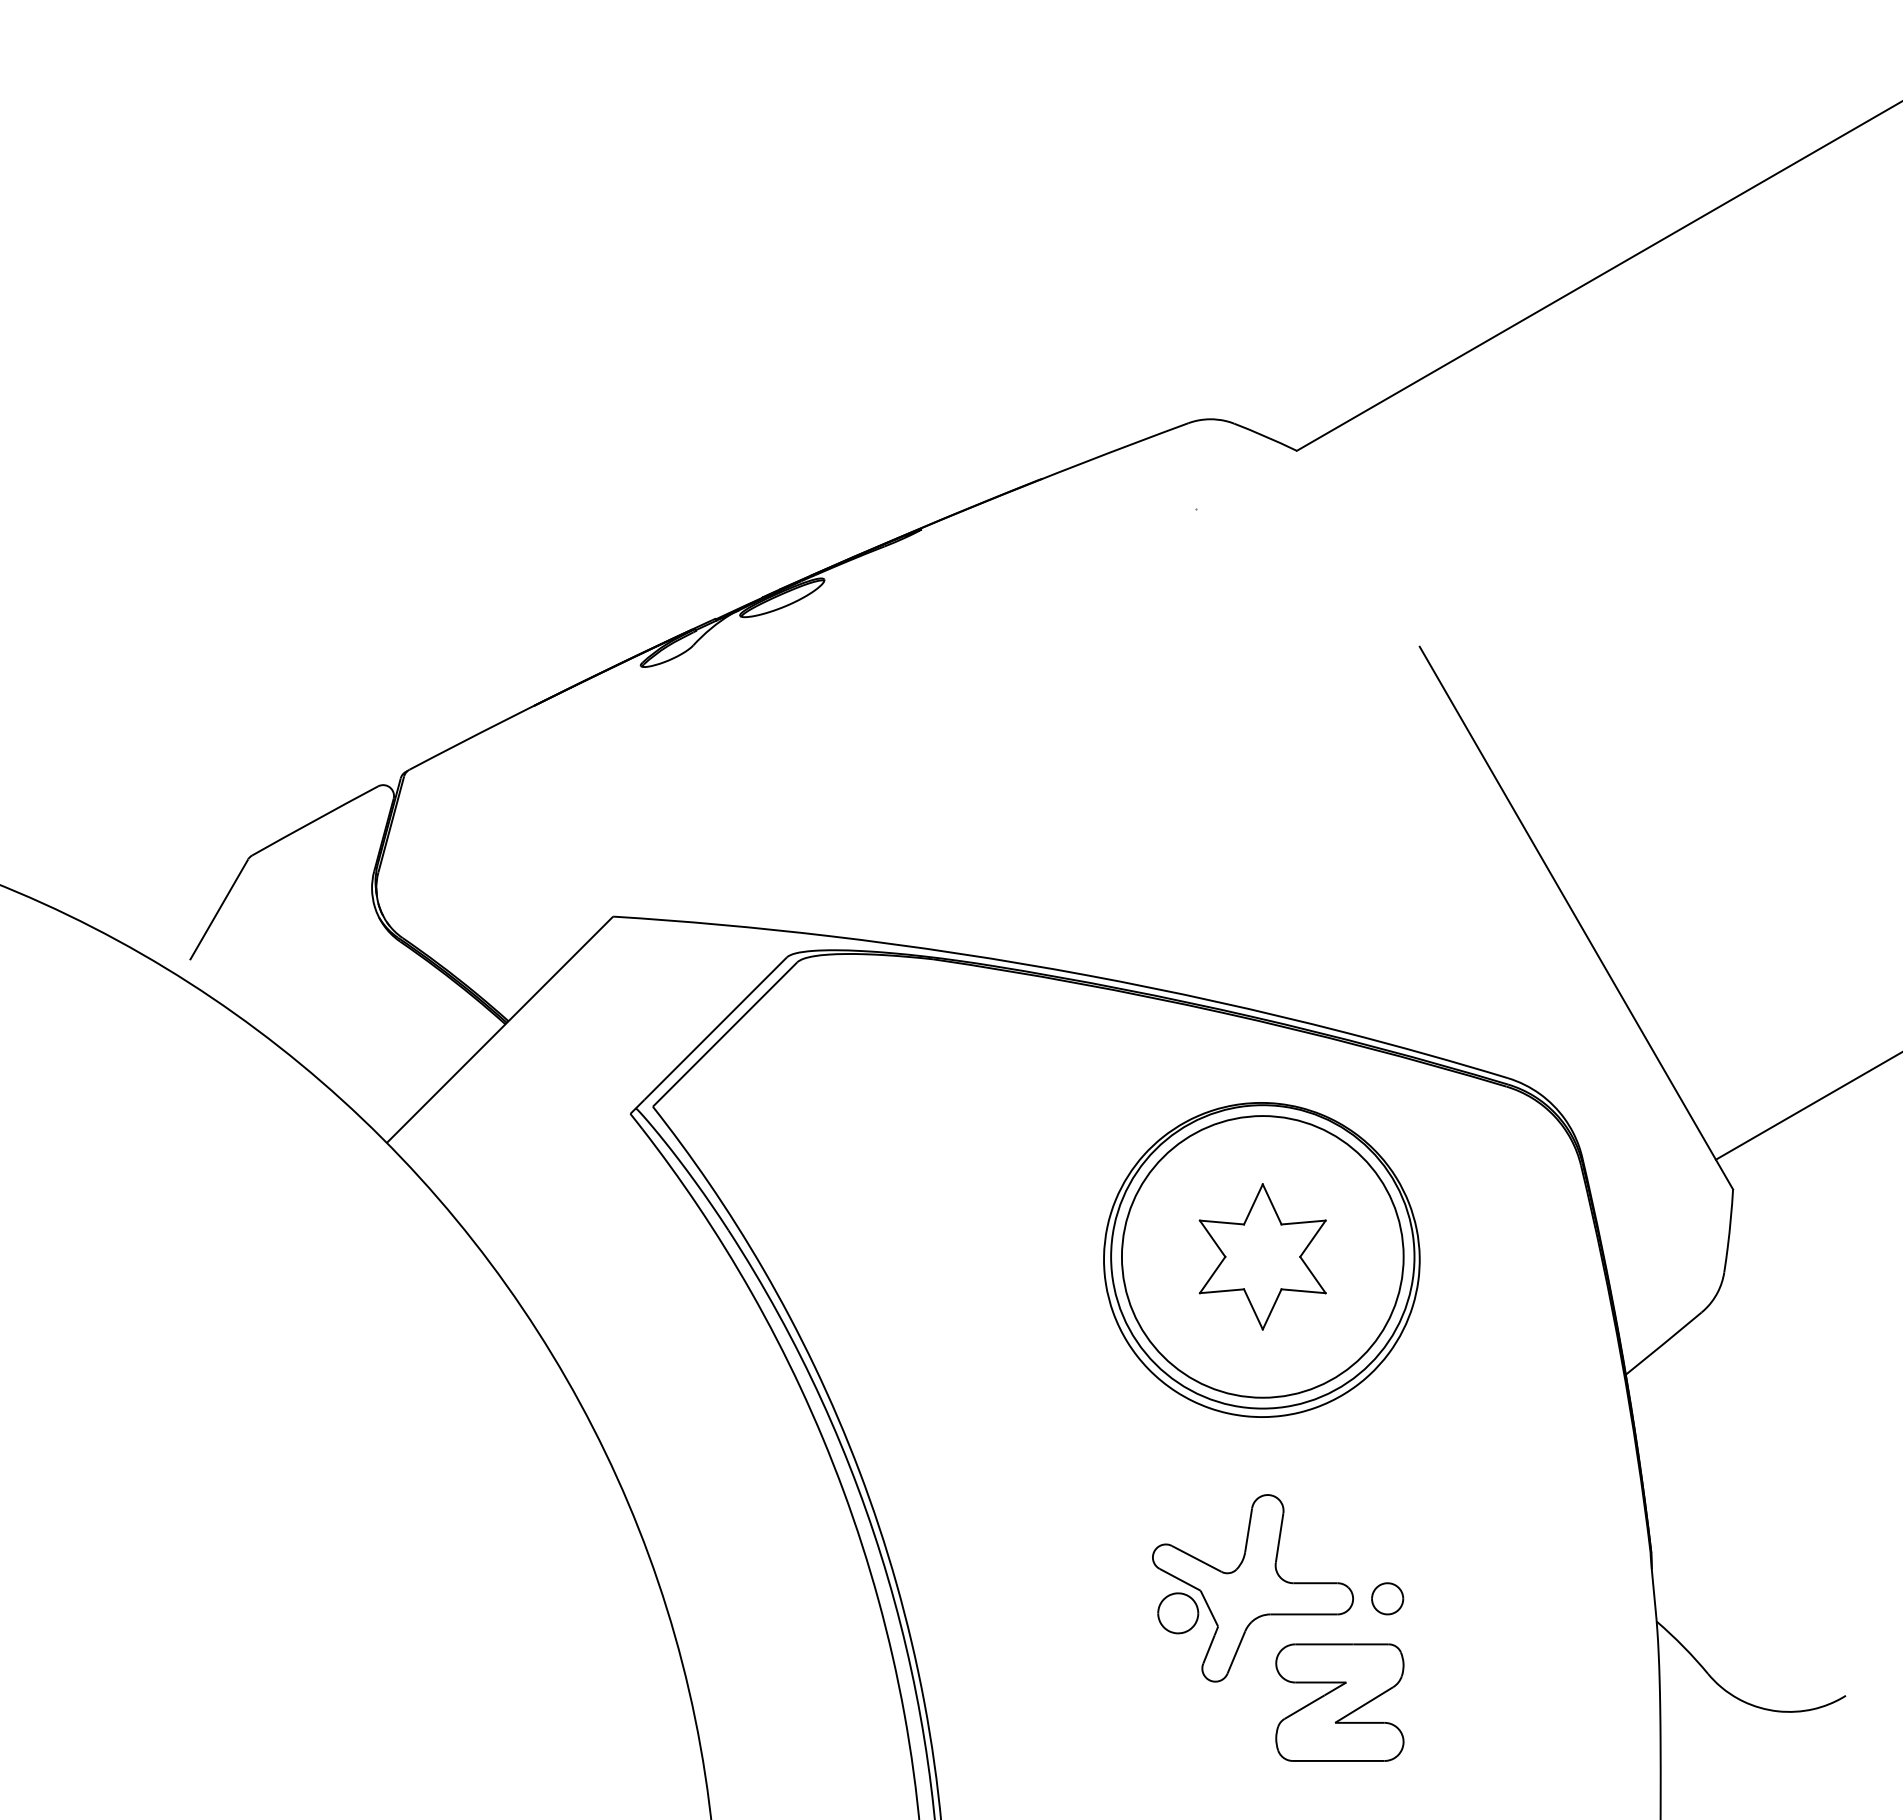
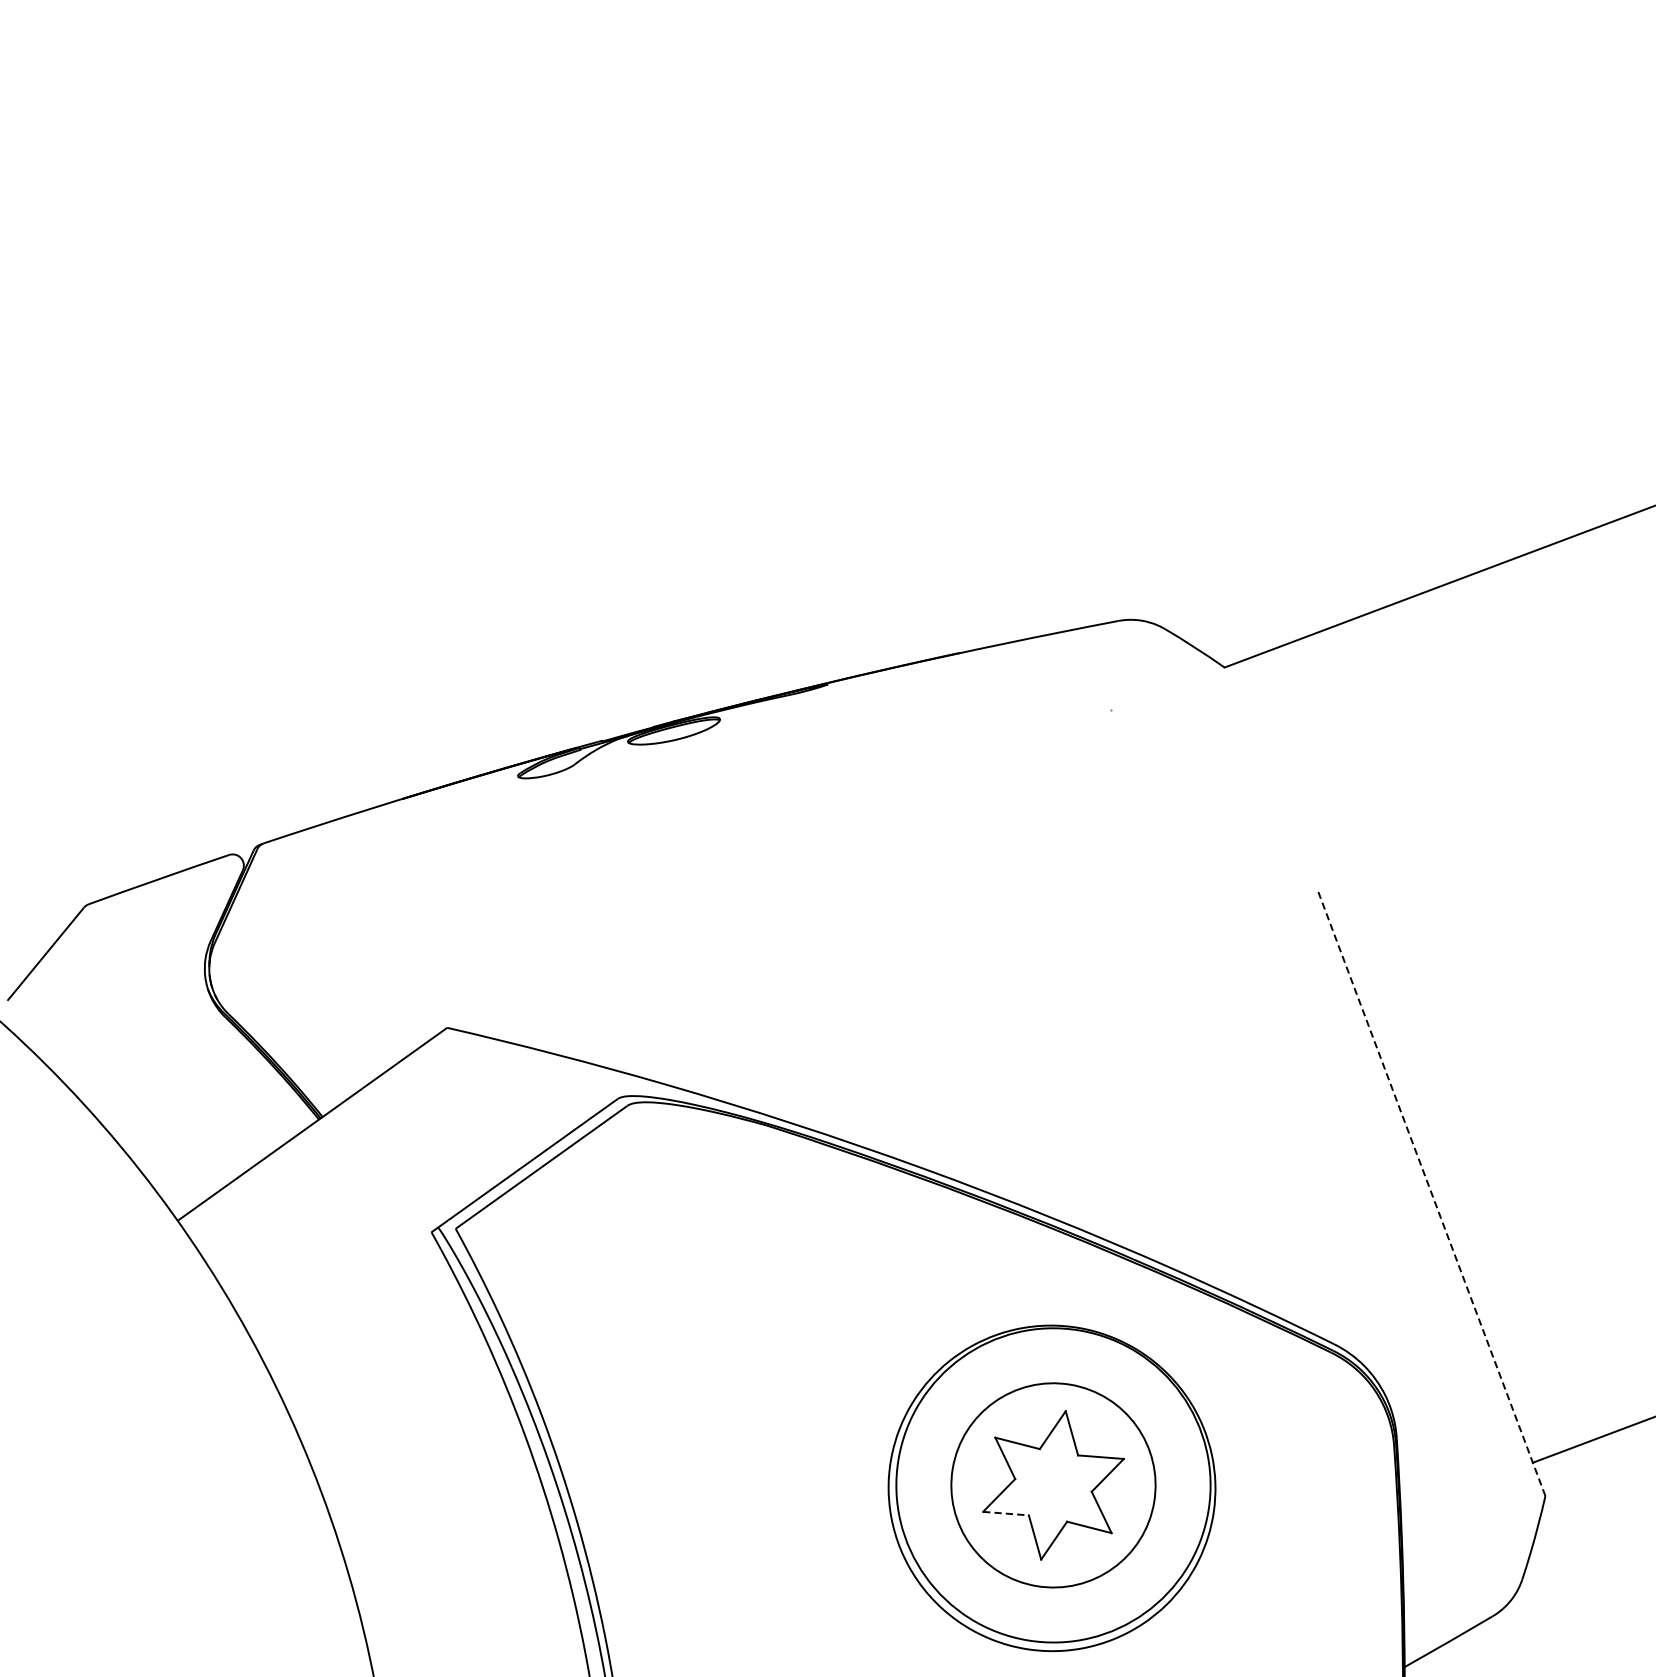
line: (1576, 917) -> (1431, 1191), solid -> dashed
circle: (1262, 1256) -> (1053, 1484), size x0.7
line: (1222, 1291) -> (1006, 1513), solid -> dashed

